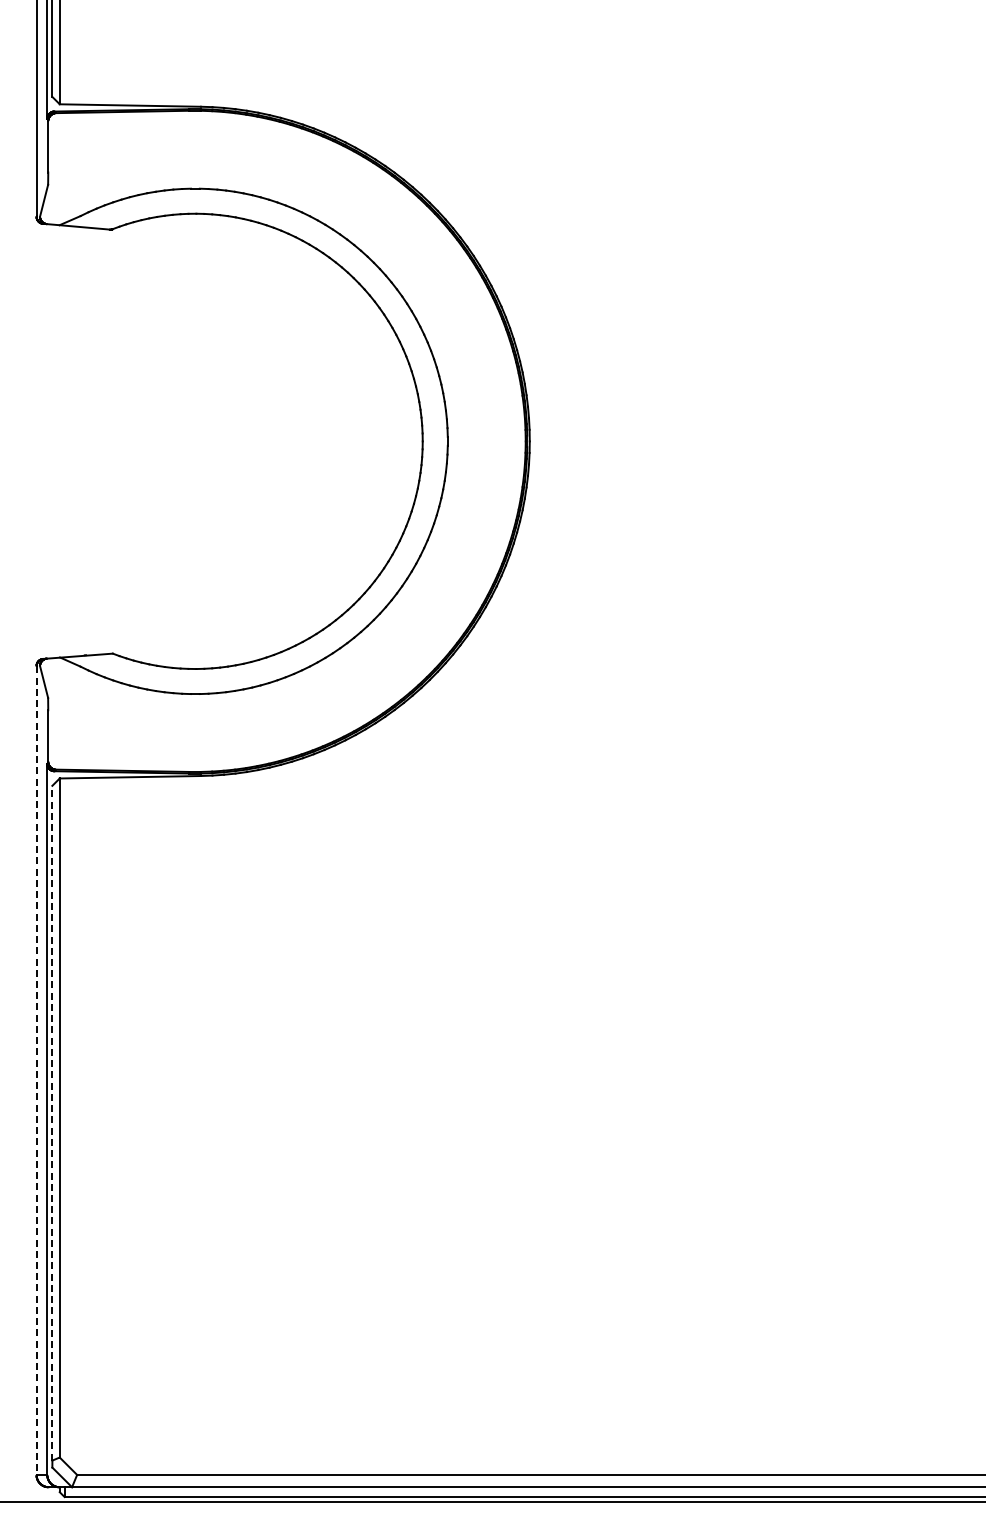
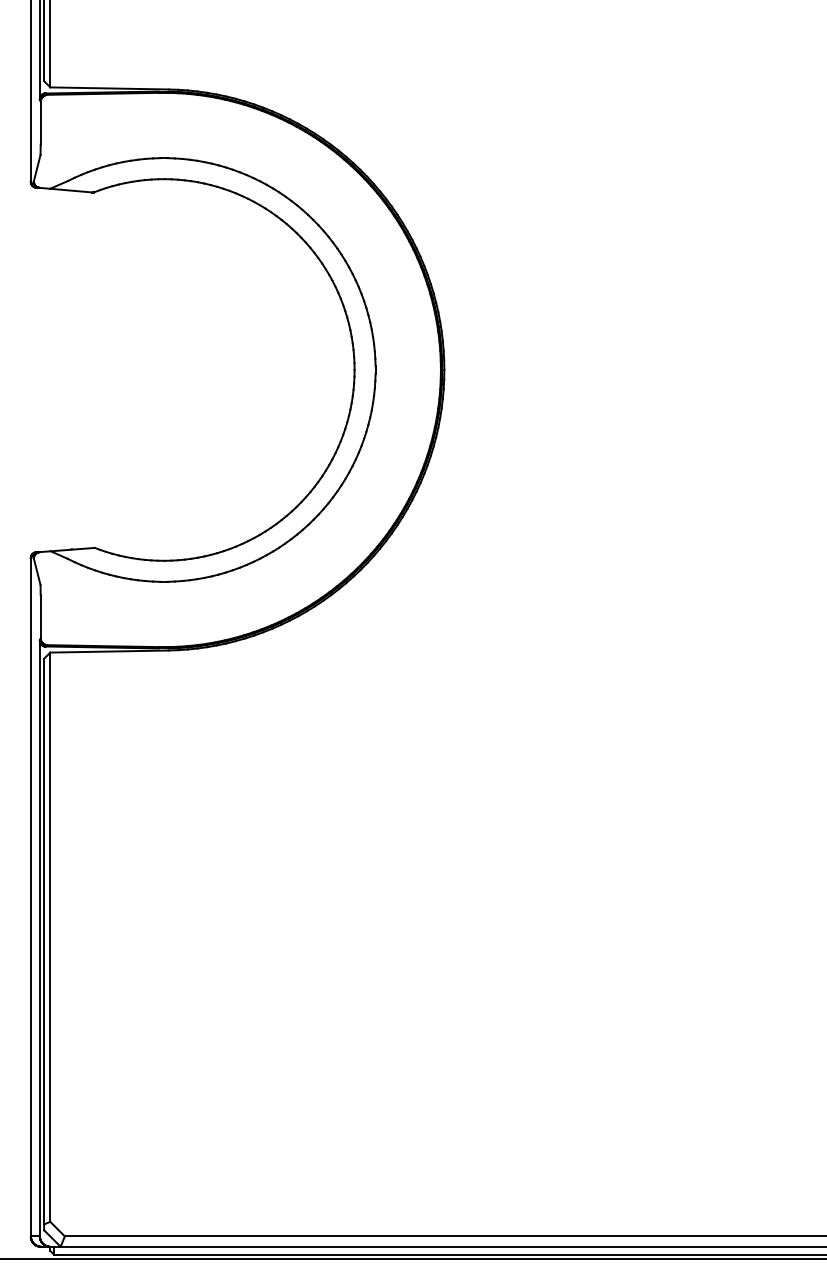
line: (36, 1071) -> (30, 898), dashed -> solid
line: (52, 1122) -> (44, 940), dashed -> solid

